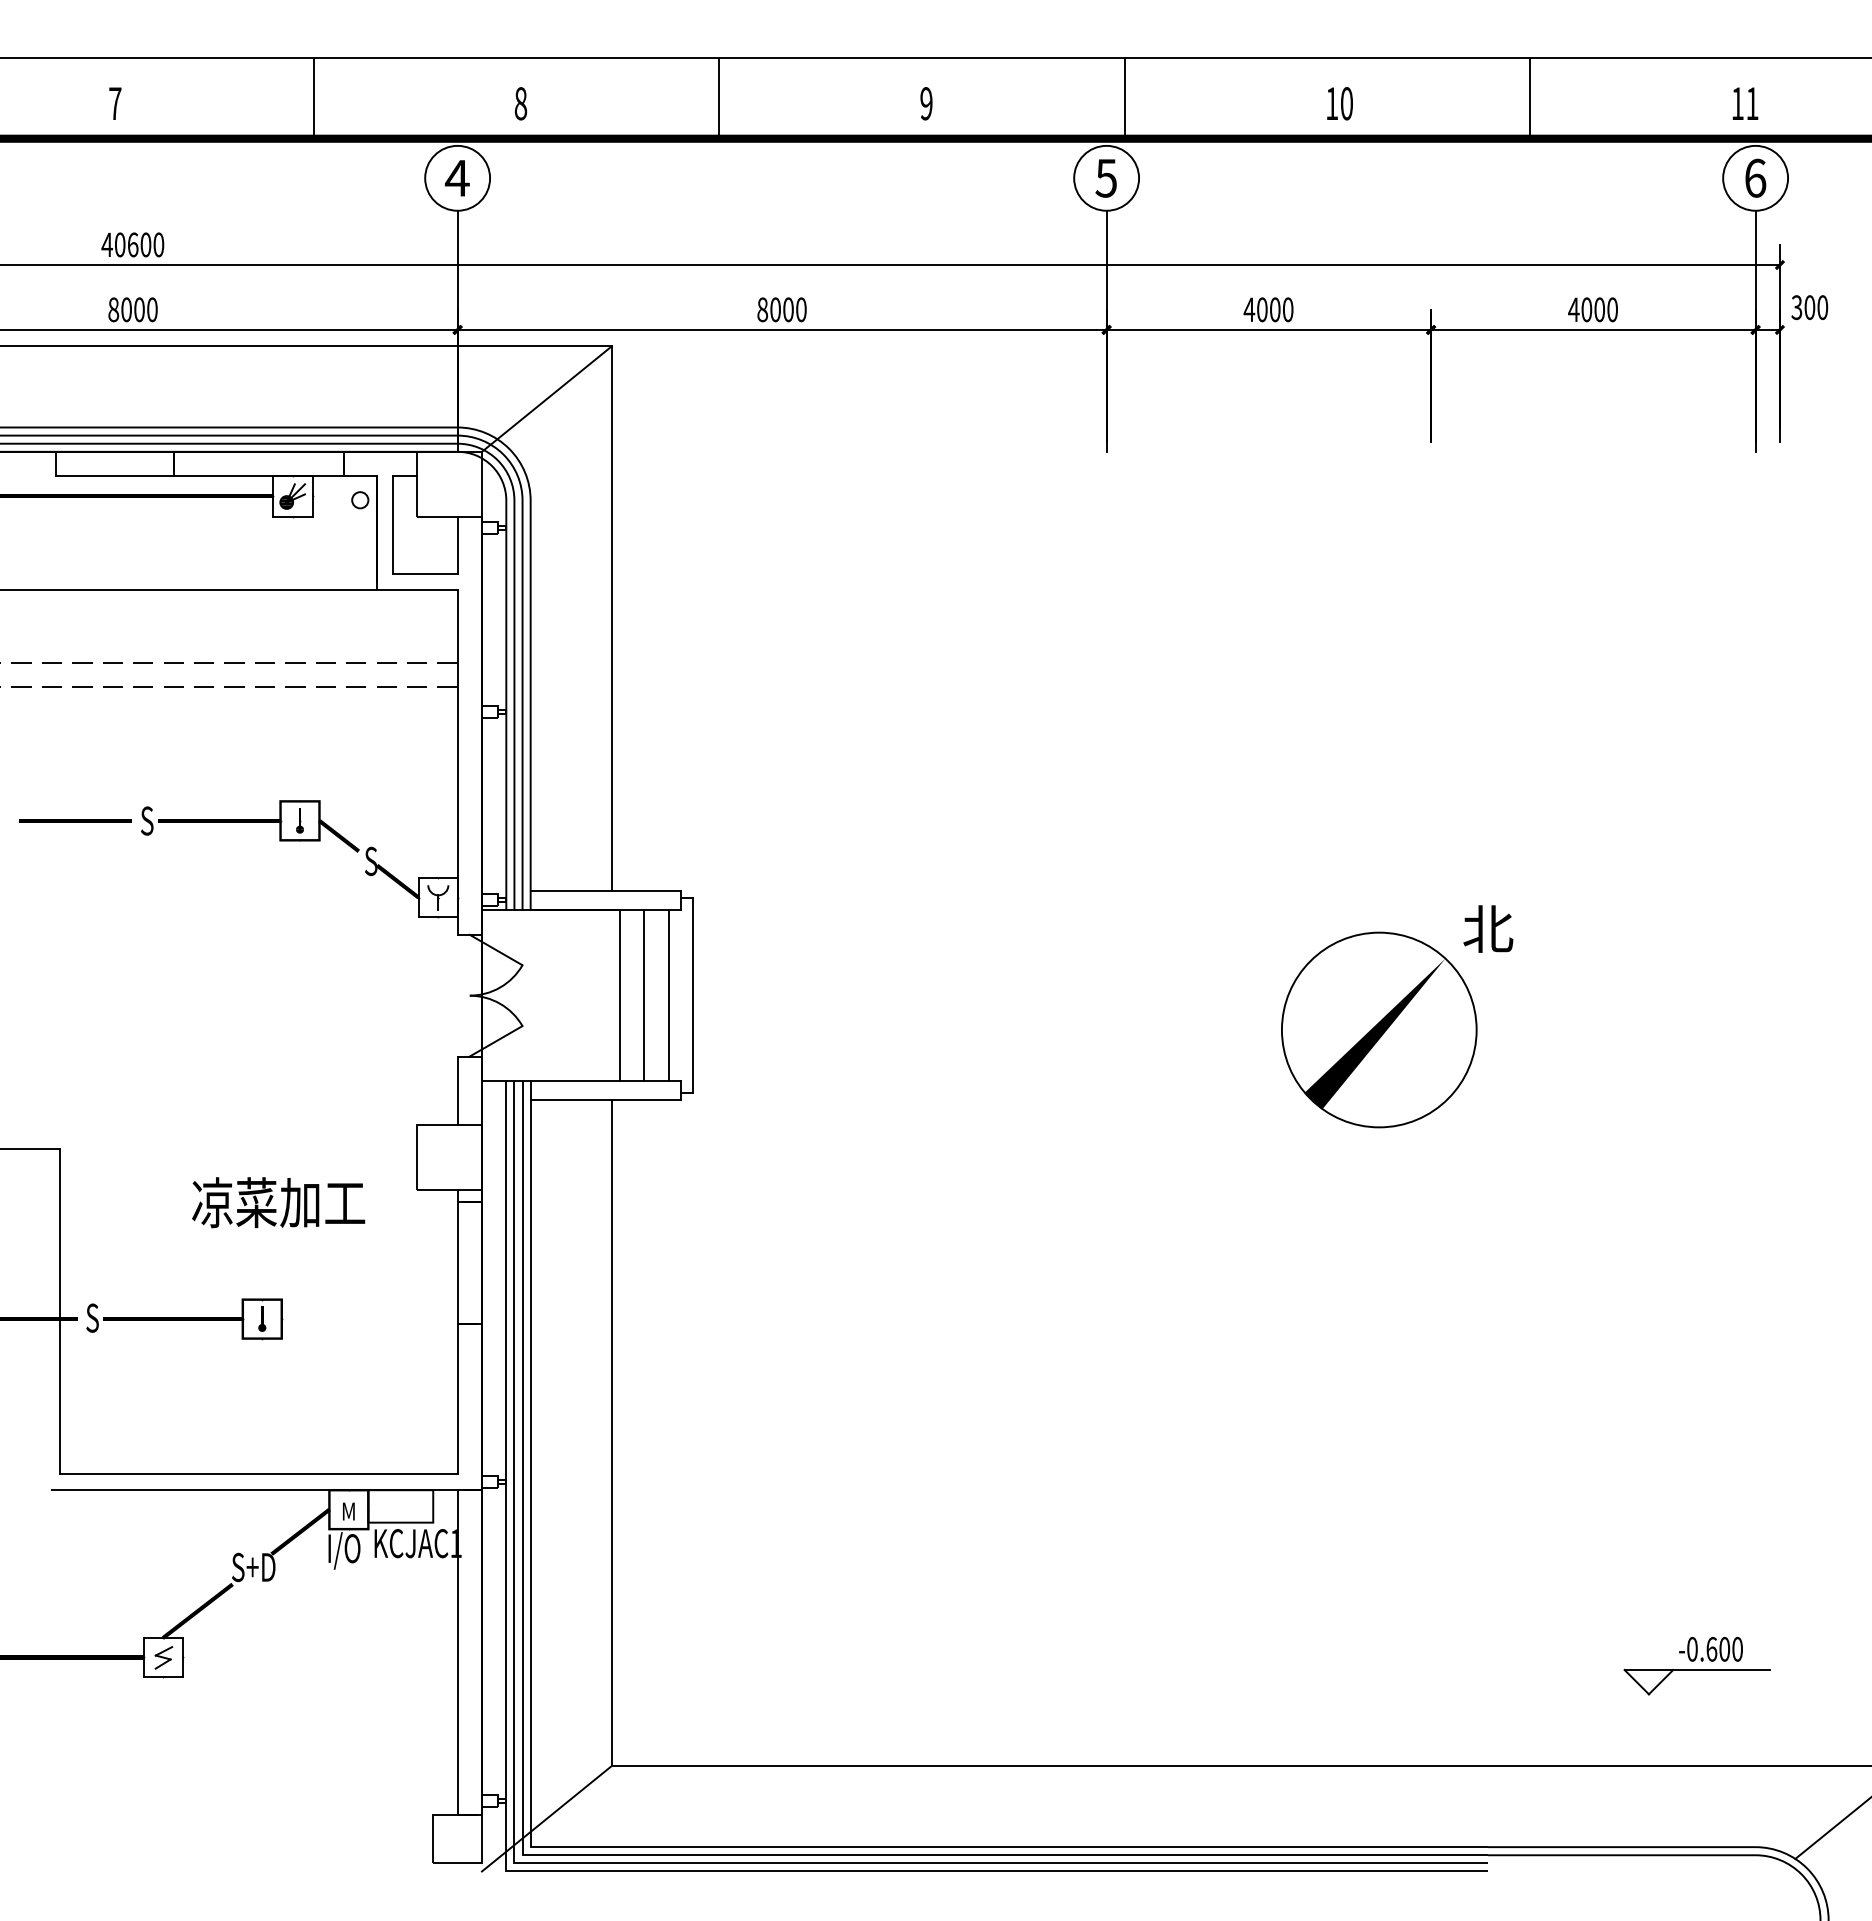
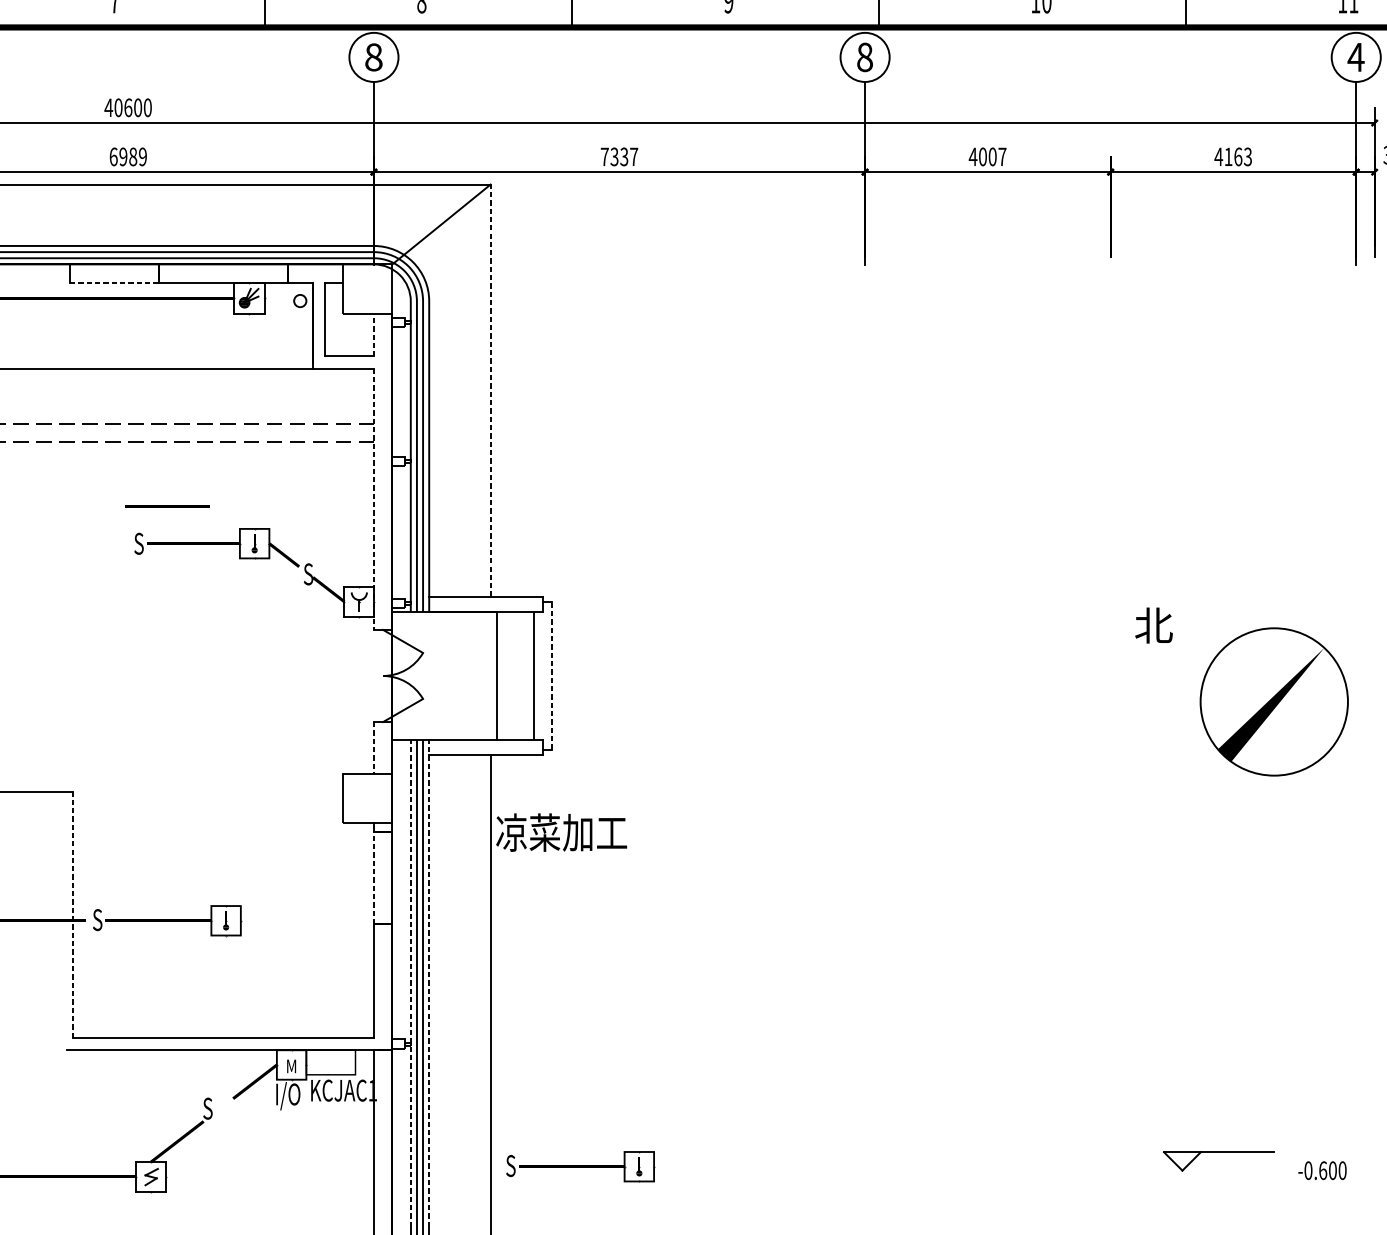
text: (456, 177) -> (373, 56), 4 -> 8
text: (1106, 177) -> (865, 56), 5 -> 8
text: (1755, 177) -> (1356, 56), 6 -> 4
text: (132, 309) -> (127, 156), 8000 -> 6989
text: (781, 309) -> (619, 156), 8000 -> 7337
text: (1287, 309) -> (1001, 156), 4000 -> 4007
text: (1599, 309) -> (1238, 156), 4000 -> 4163
line: (114, 476) -> (114, 283), solid -> dashed
line: (457, 544) -> (373, 334), solid -> dashed
line: (611, 618) -> (490, 390), solid -> dashed
line: (457, 762) -> (373, 499), solid -> dashed
line: (75, 820) -> (167, 506), moved
line: (644, 995) -> (515, 675), removed
line: (692, 995) -> (551, 675), solid -> dashed
part: (1379, 1029) -> (1274, 701), moved
line: (457, 1091) -> (373, 748), solid -> dashed
text: (278, 1202) -> (561, 832), moved
line: (457, 1263) -> (373, 878), solid -> dashed
line: (60, 1311) -> (73, 914), solid -> dashed
line: (506, 1401) -> (410, 983), solid -> dashed
line: (530, 1401) -> (429, 983), solid -> dashed
text: (260, 1567) -> (224, 1108), S+D -> S
part: (730, 1644) -> (580, 1167), added
part: (1696, 1670) -> (1218, 1152), moved

